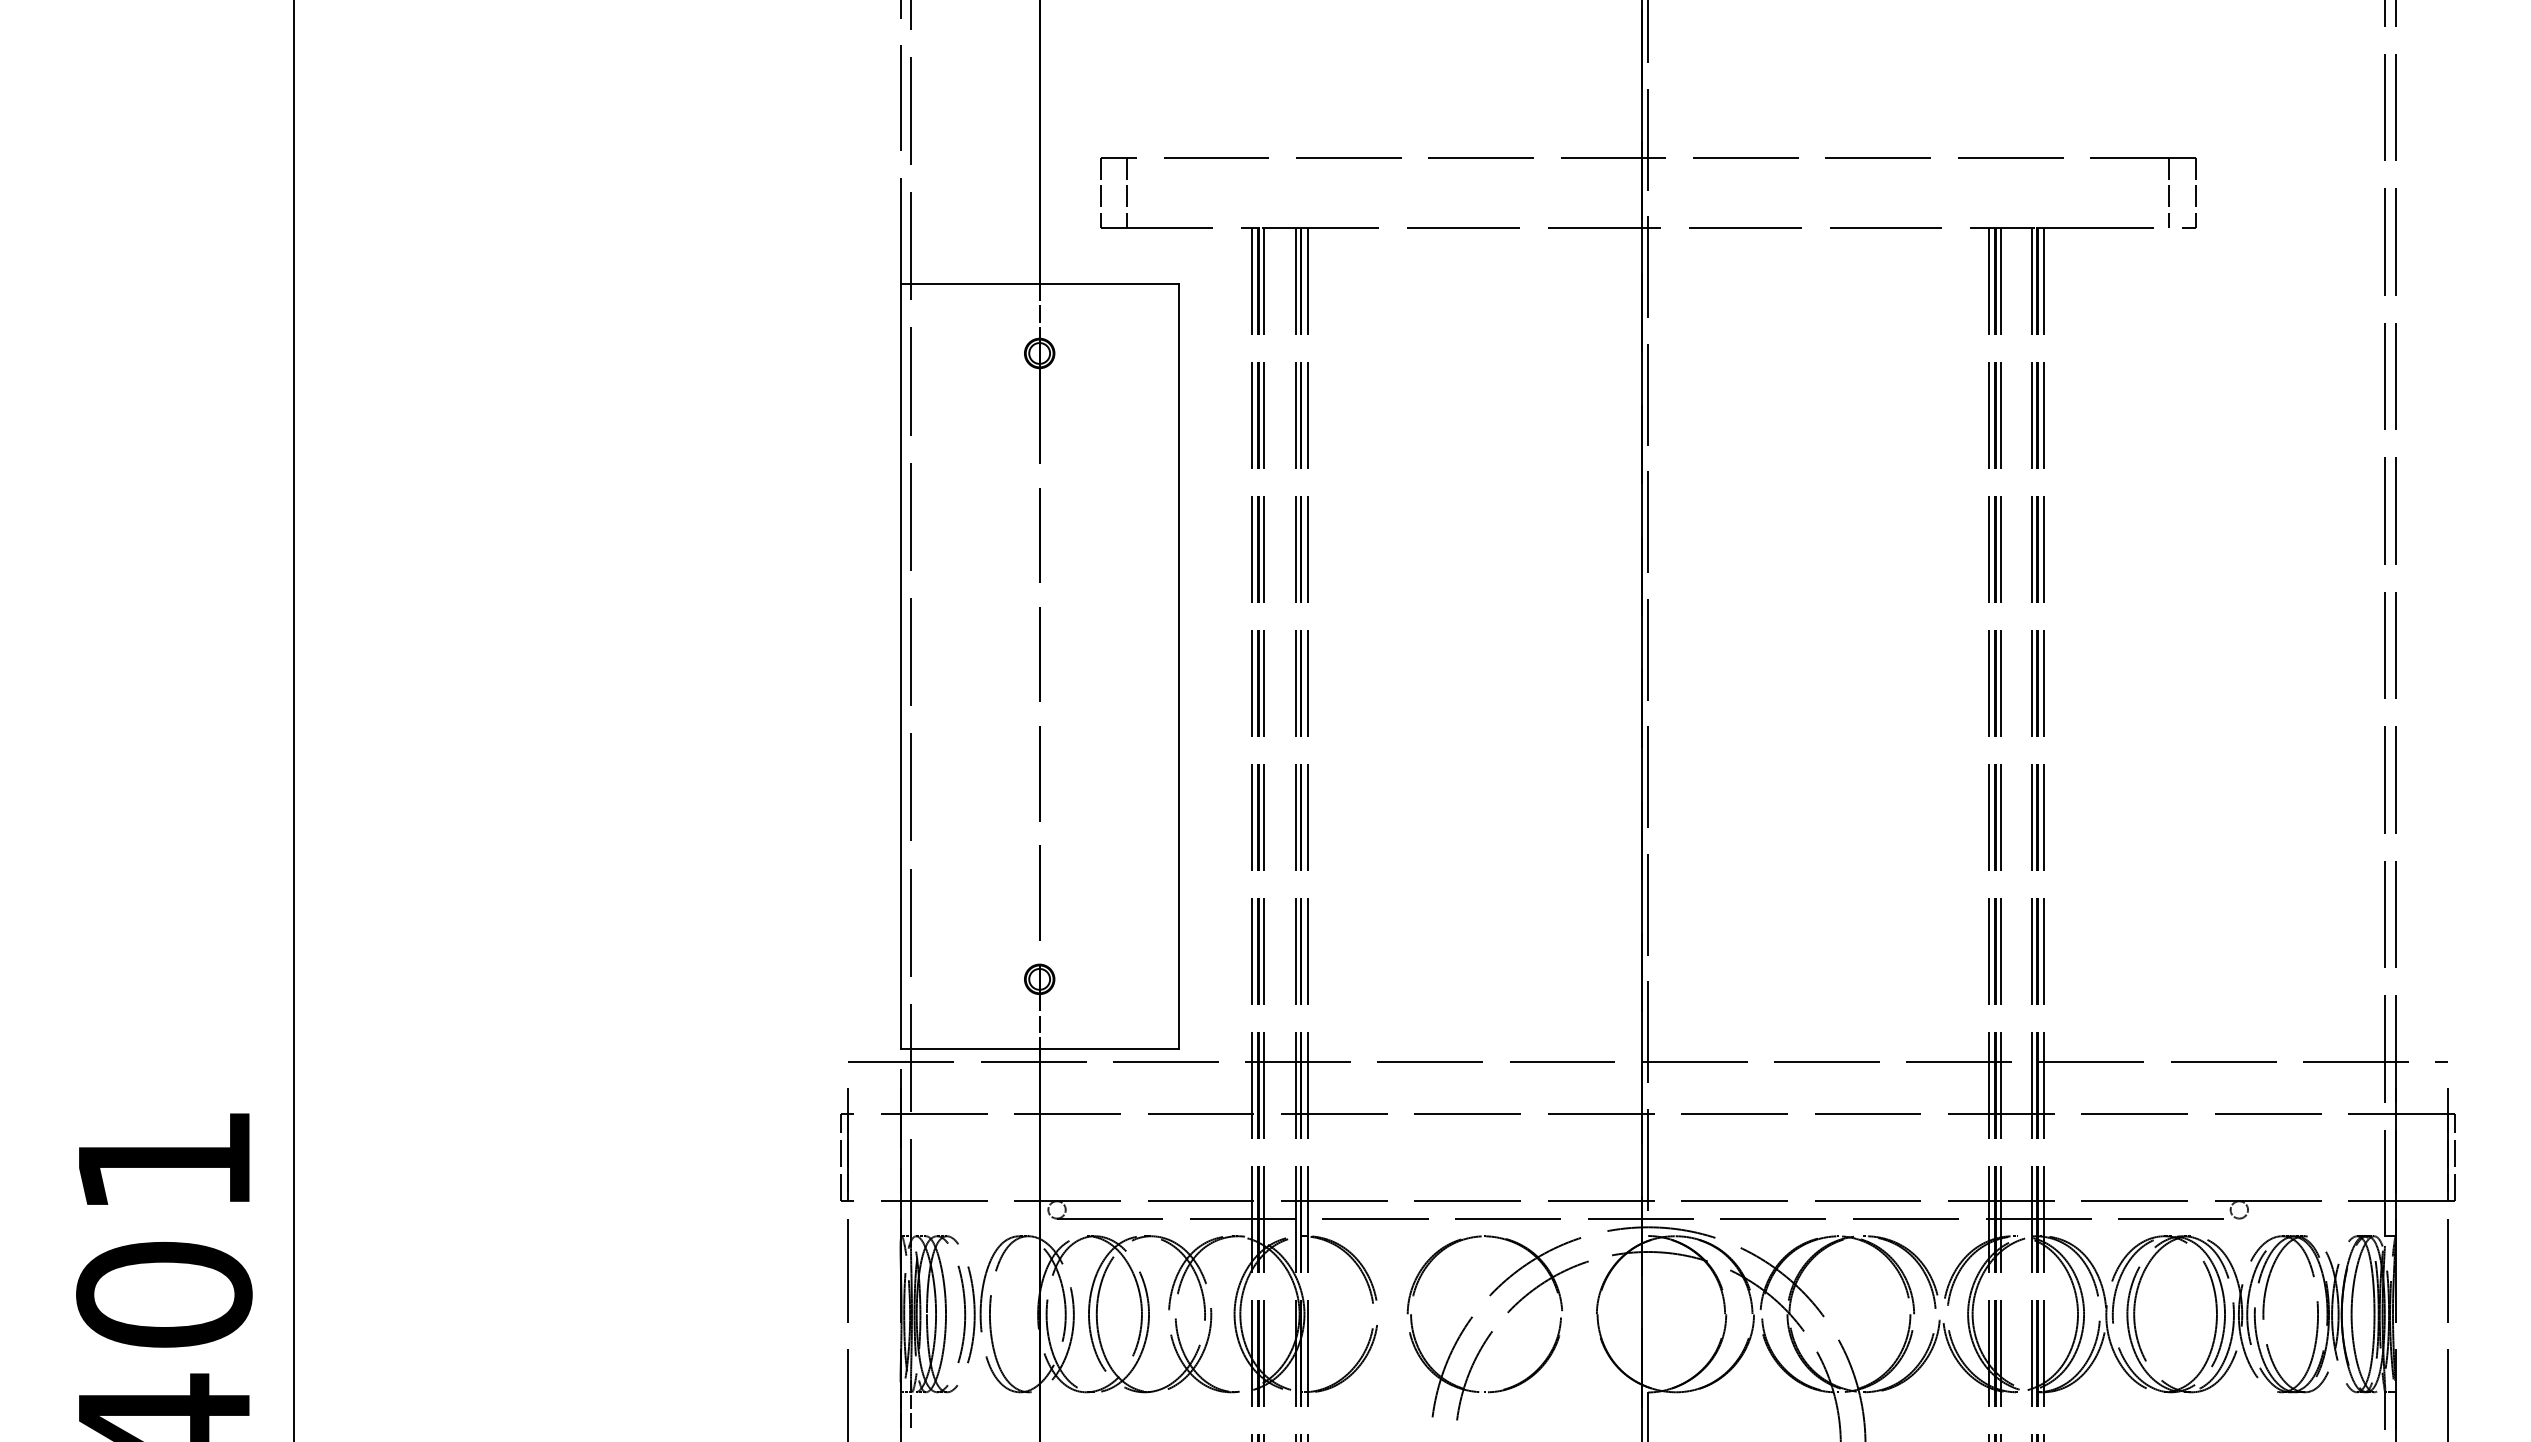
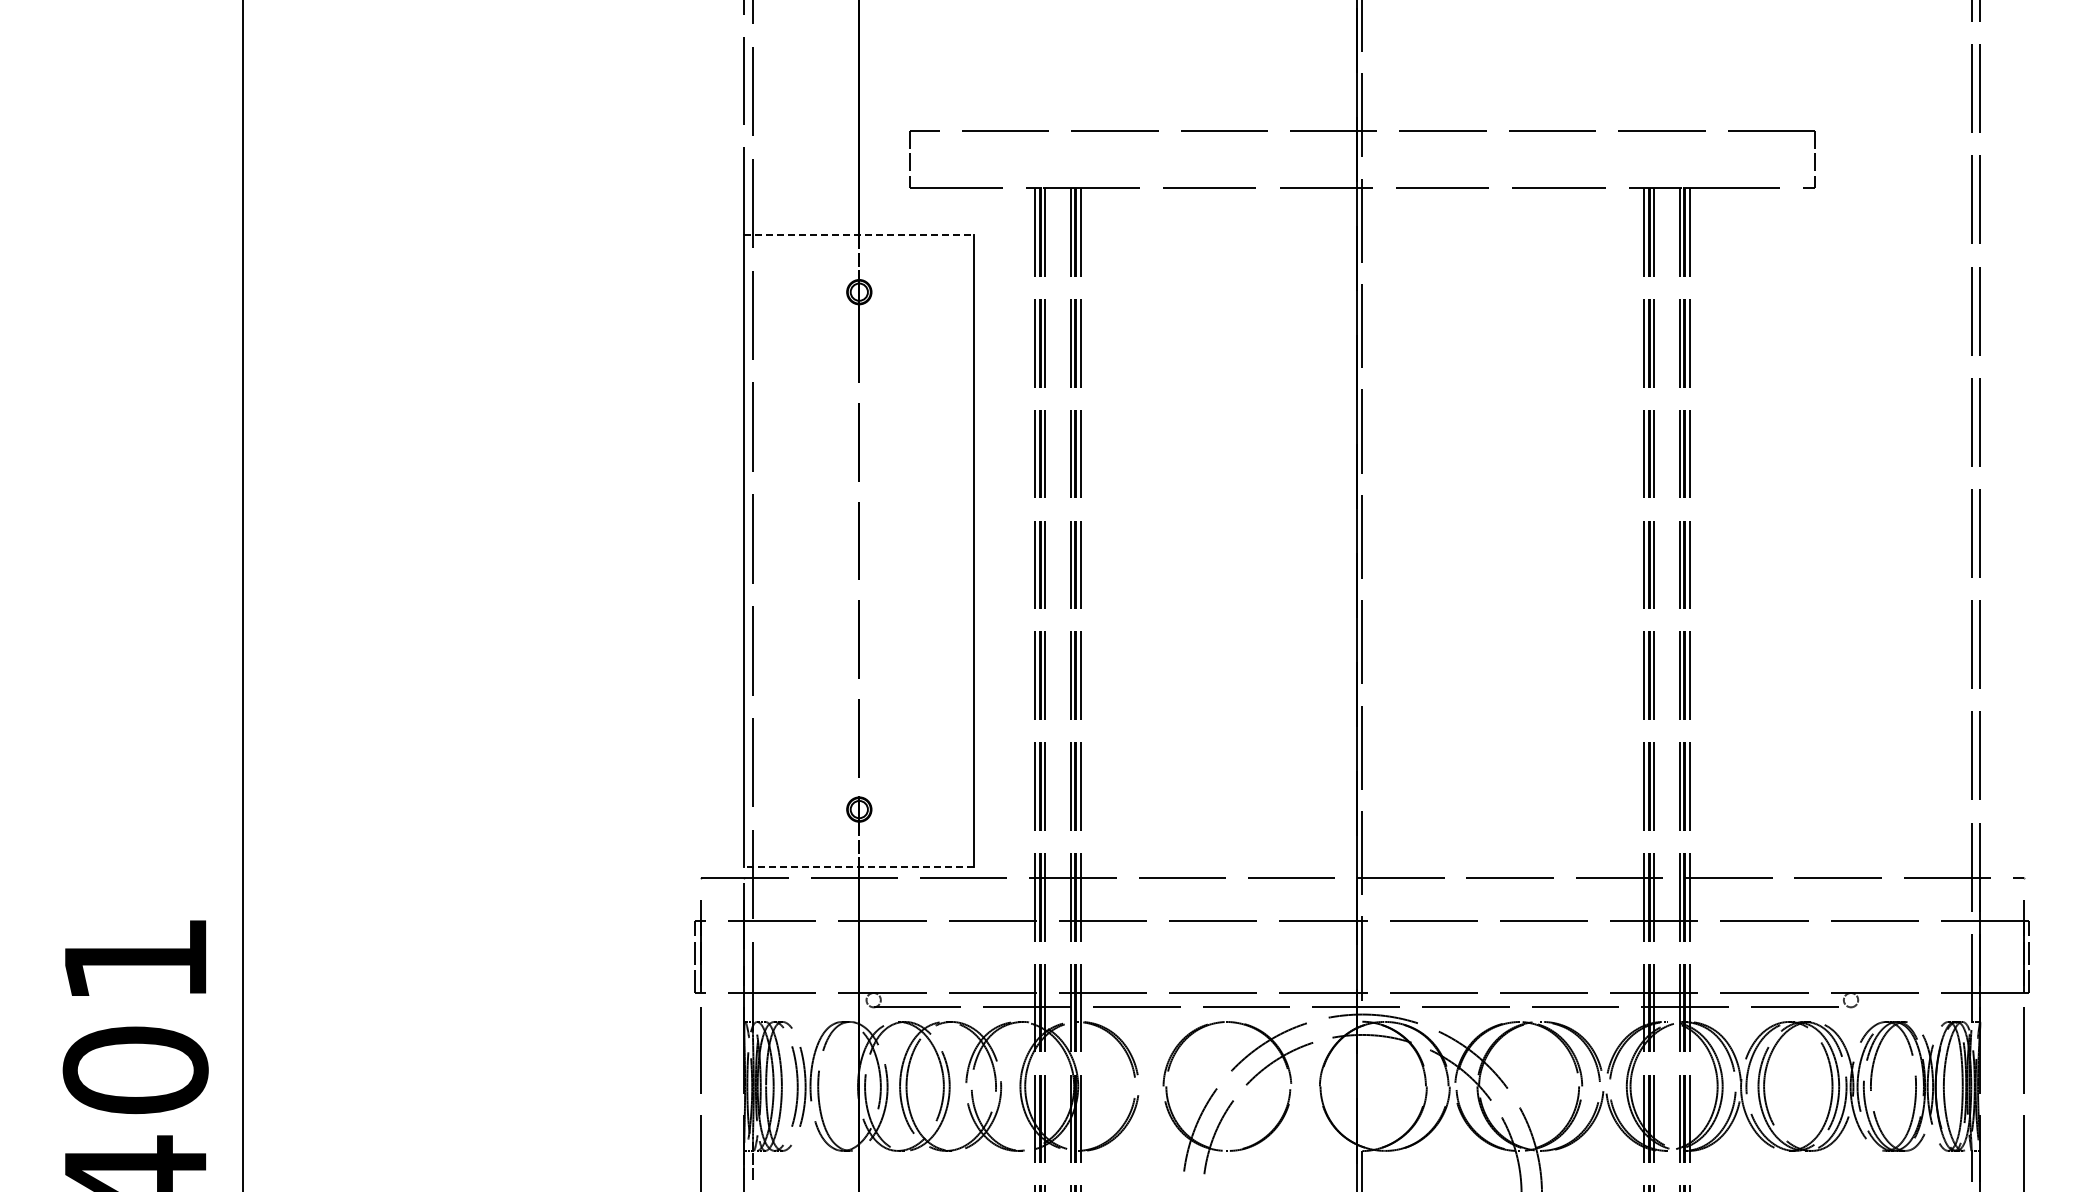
line: (1126, 192) -> (931, 159), removed
line: (2168, 192) -> (1792, 159), removed
line: (1039, 283) -> (859, 234), solid -> dashed
line: (1039, 1049) -> (859, 867), solid -> dashed

